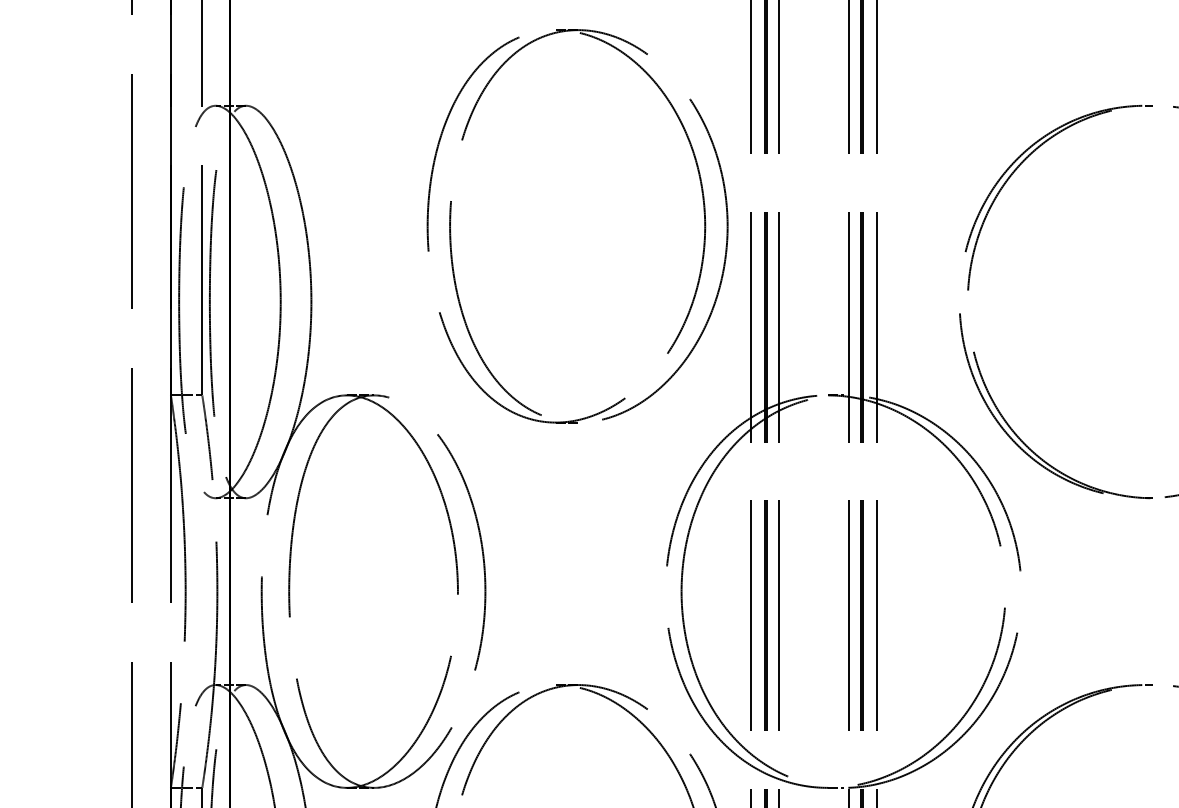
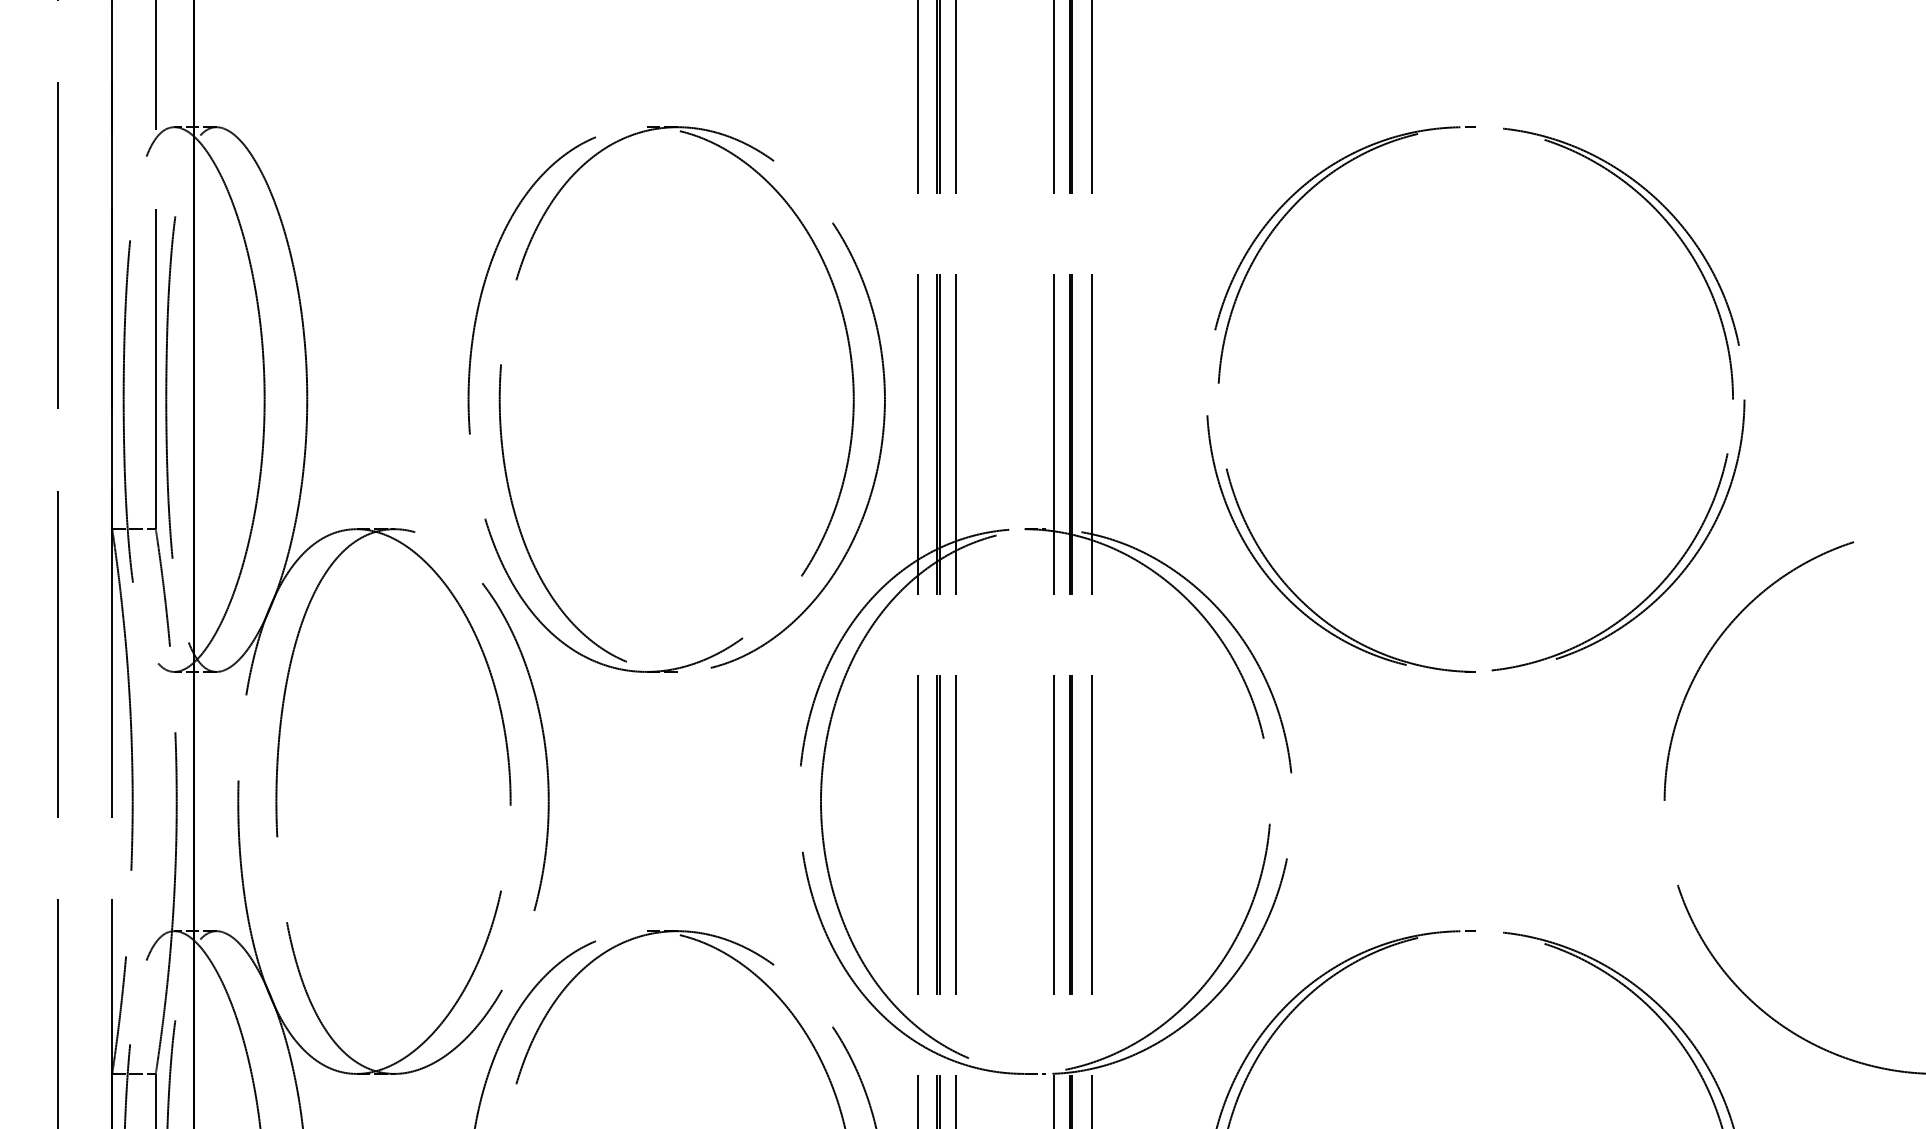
part: (450, 226) -> (500, 399), moved

